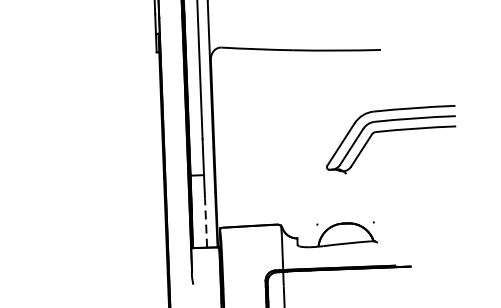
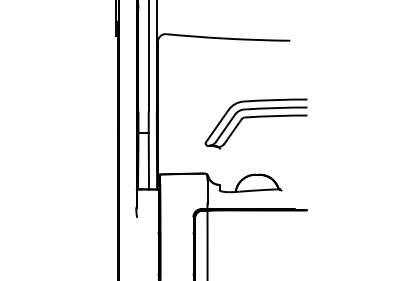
part: (389, 139) -> (255, 123), moved
line: (205, 222) -> (148, 169), dashed -> solid

